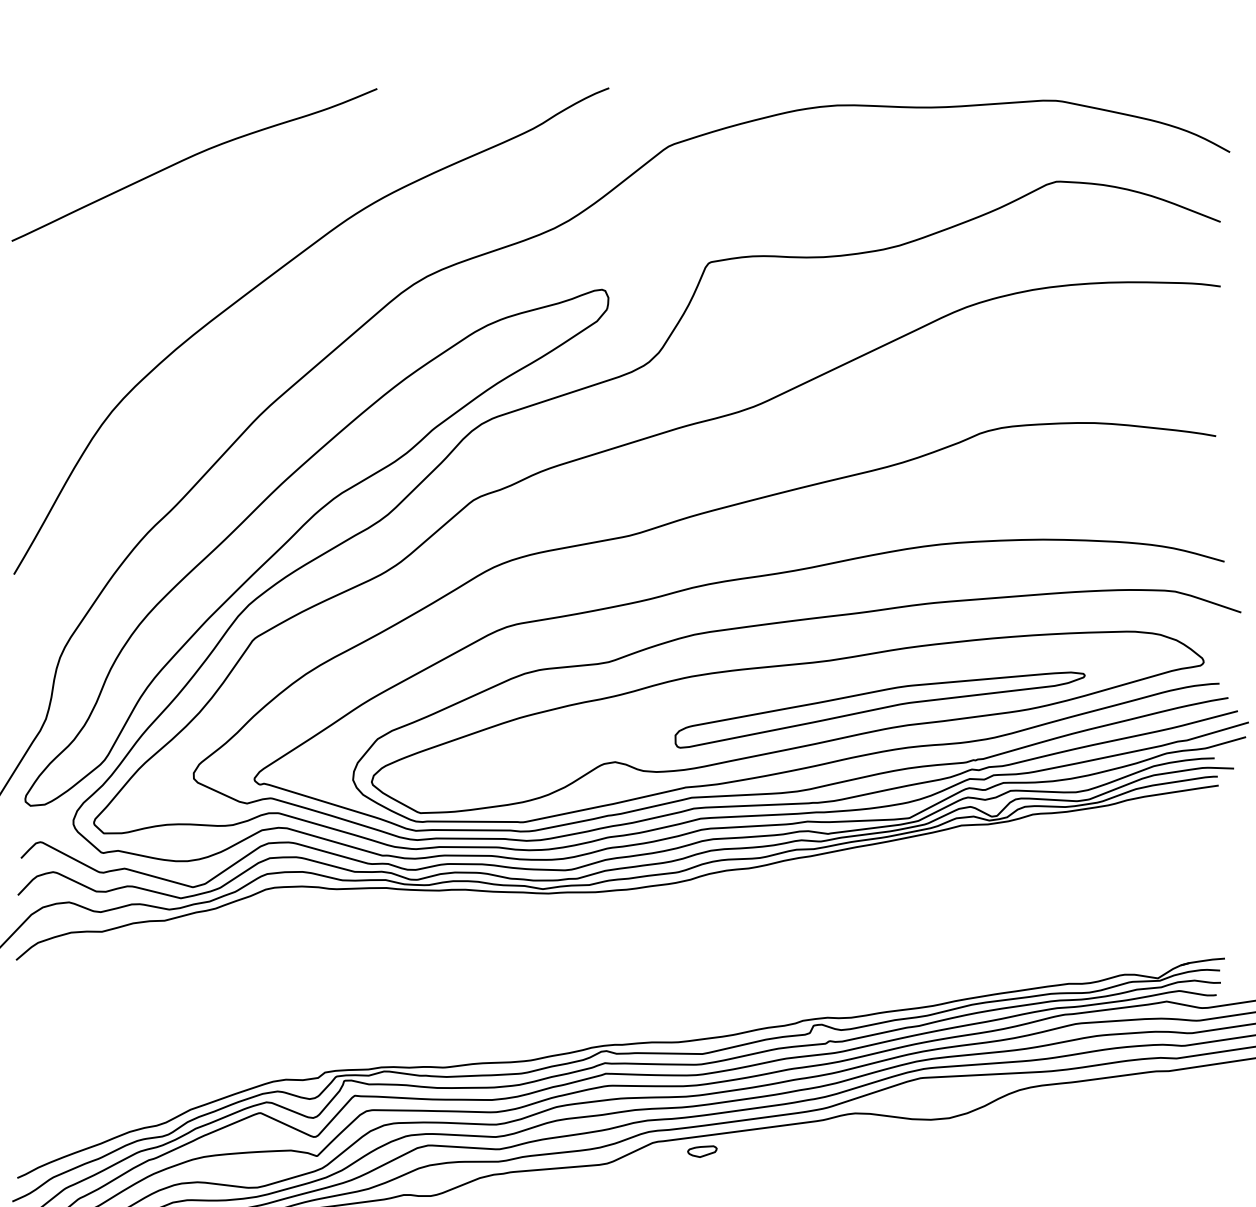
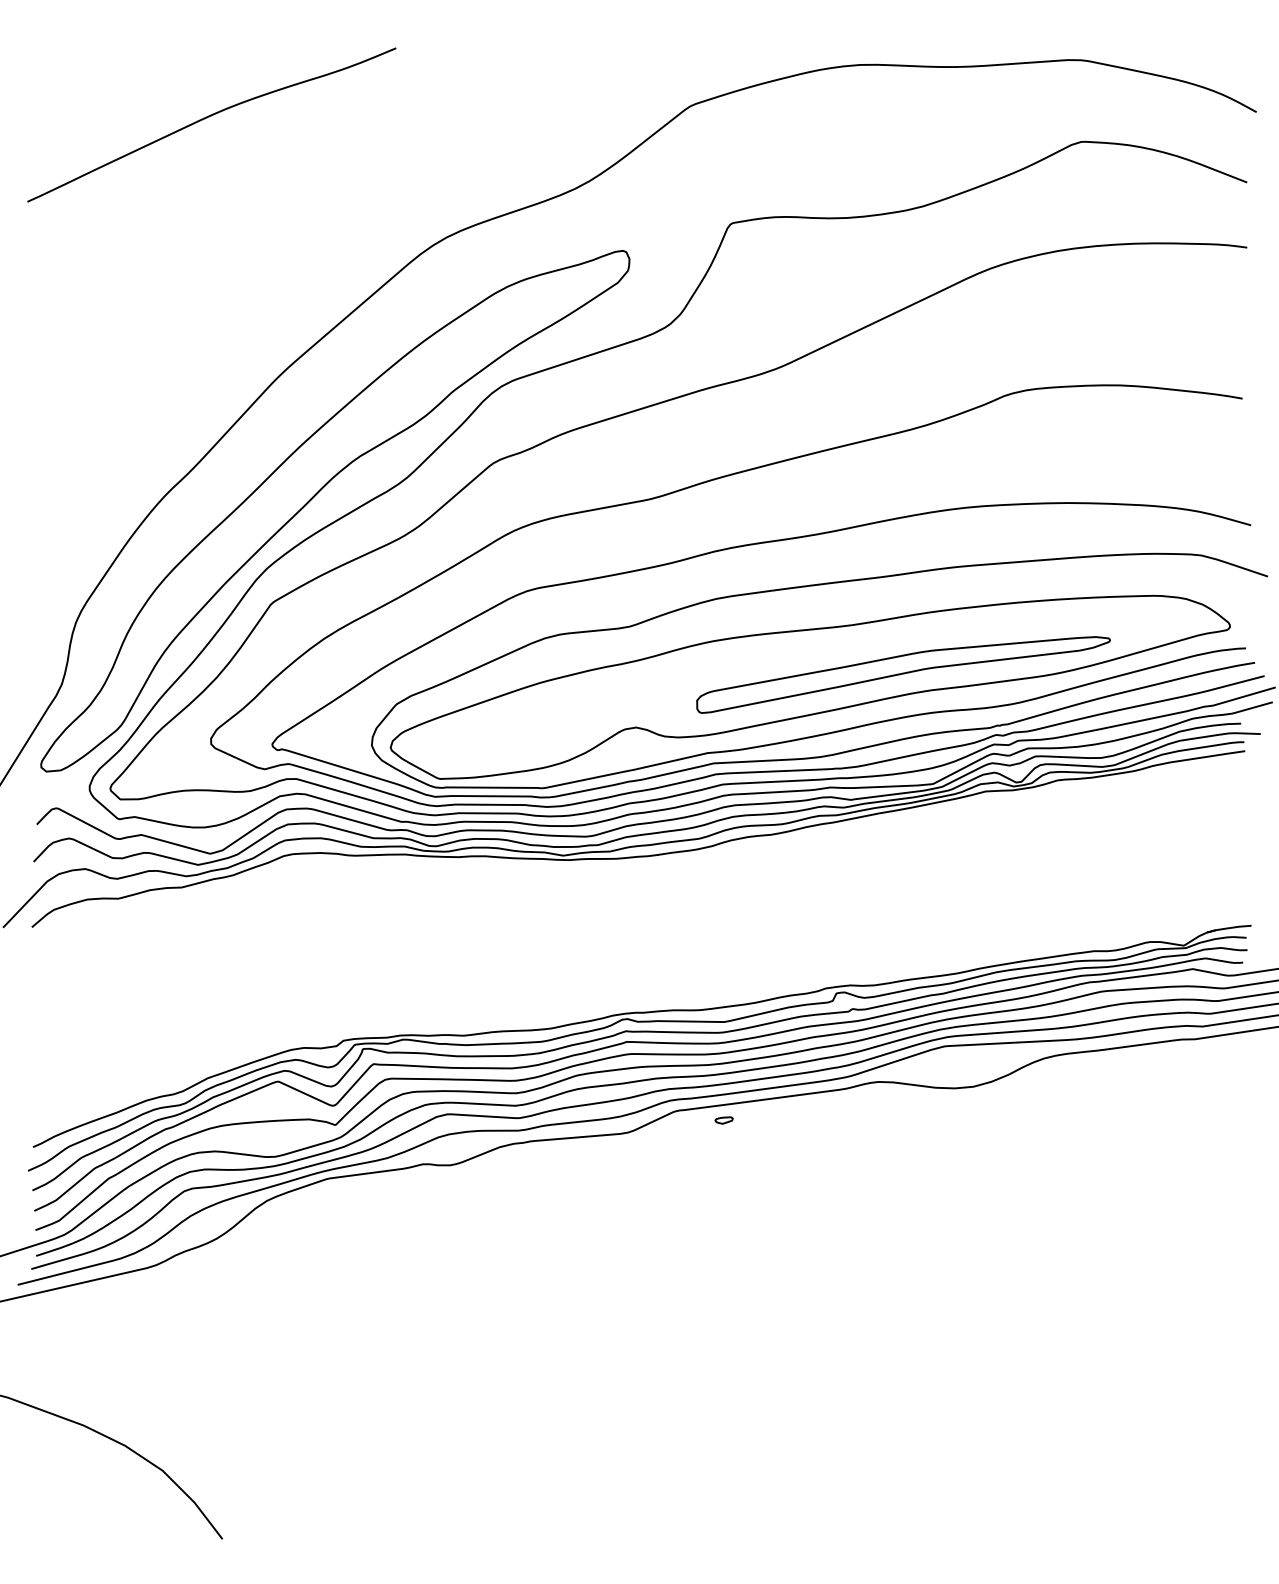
curve: (273, 275) -> (291, 236), removed
part: (701, 1151) -> (723, 1120), size x0.6

